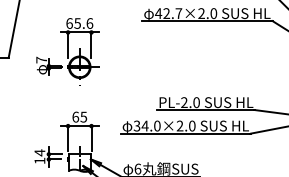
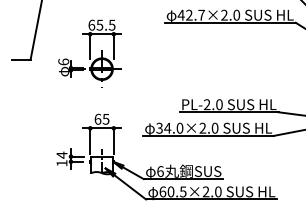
text: (89, 22) -> (111, 24), 65.6 -> 65.5
text: (41, 59) -> (63, 61), 7 -> 6

